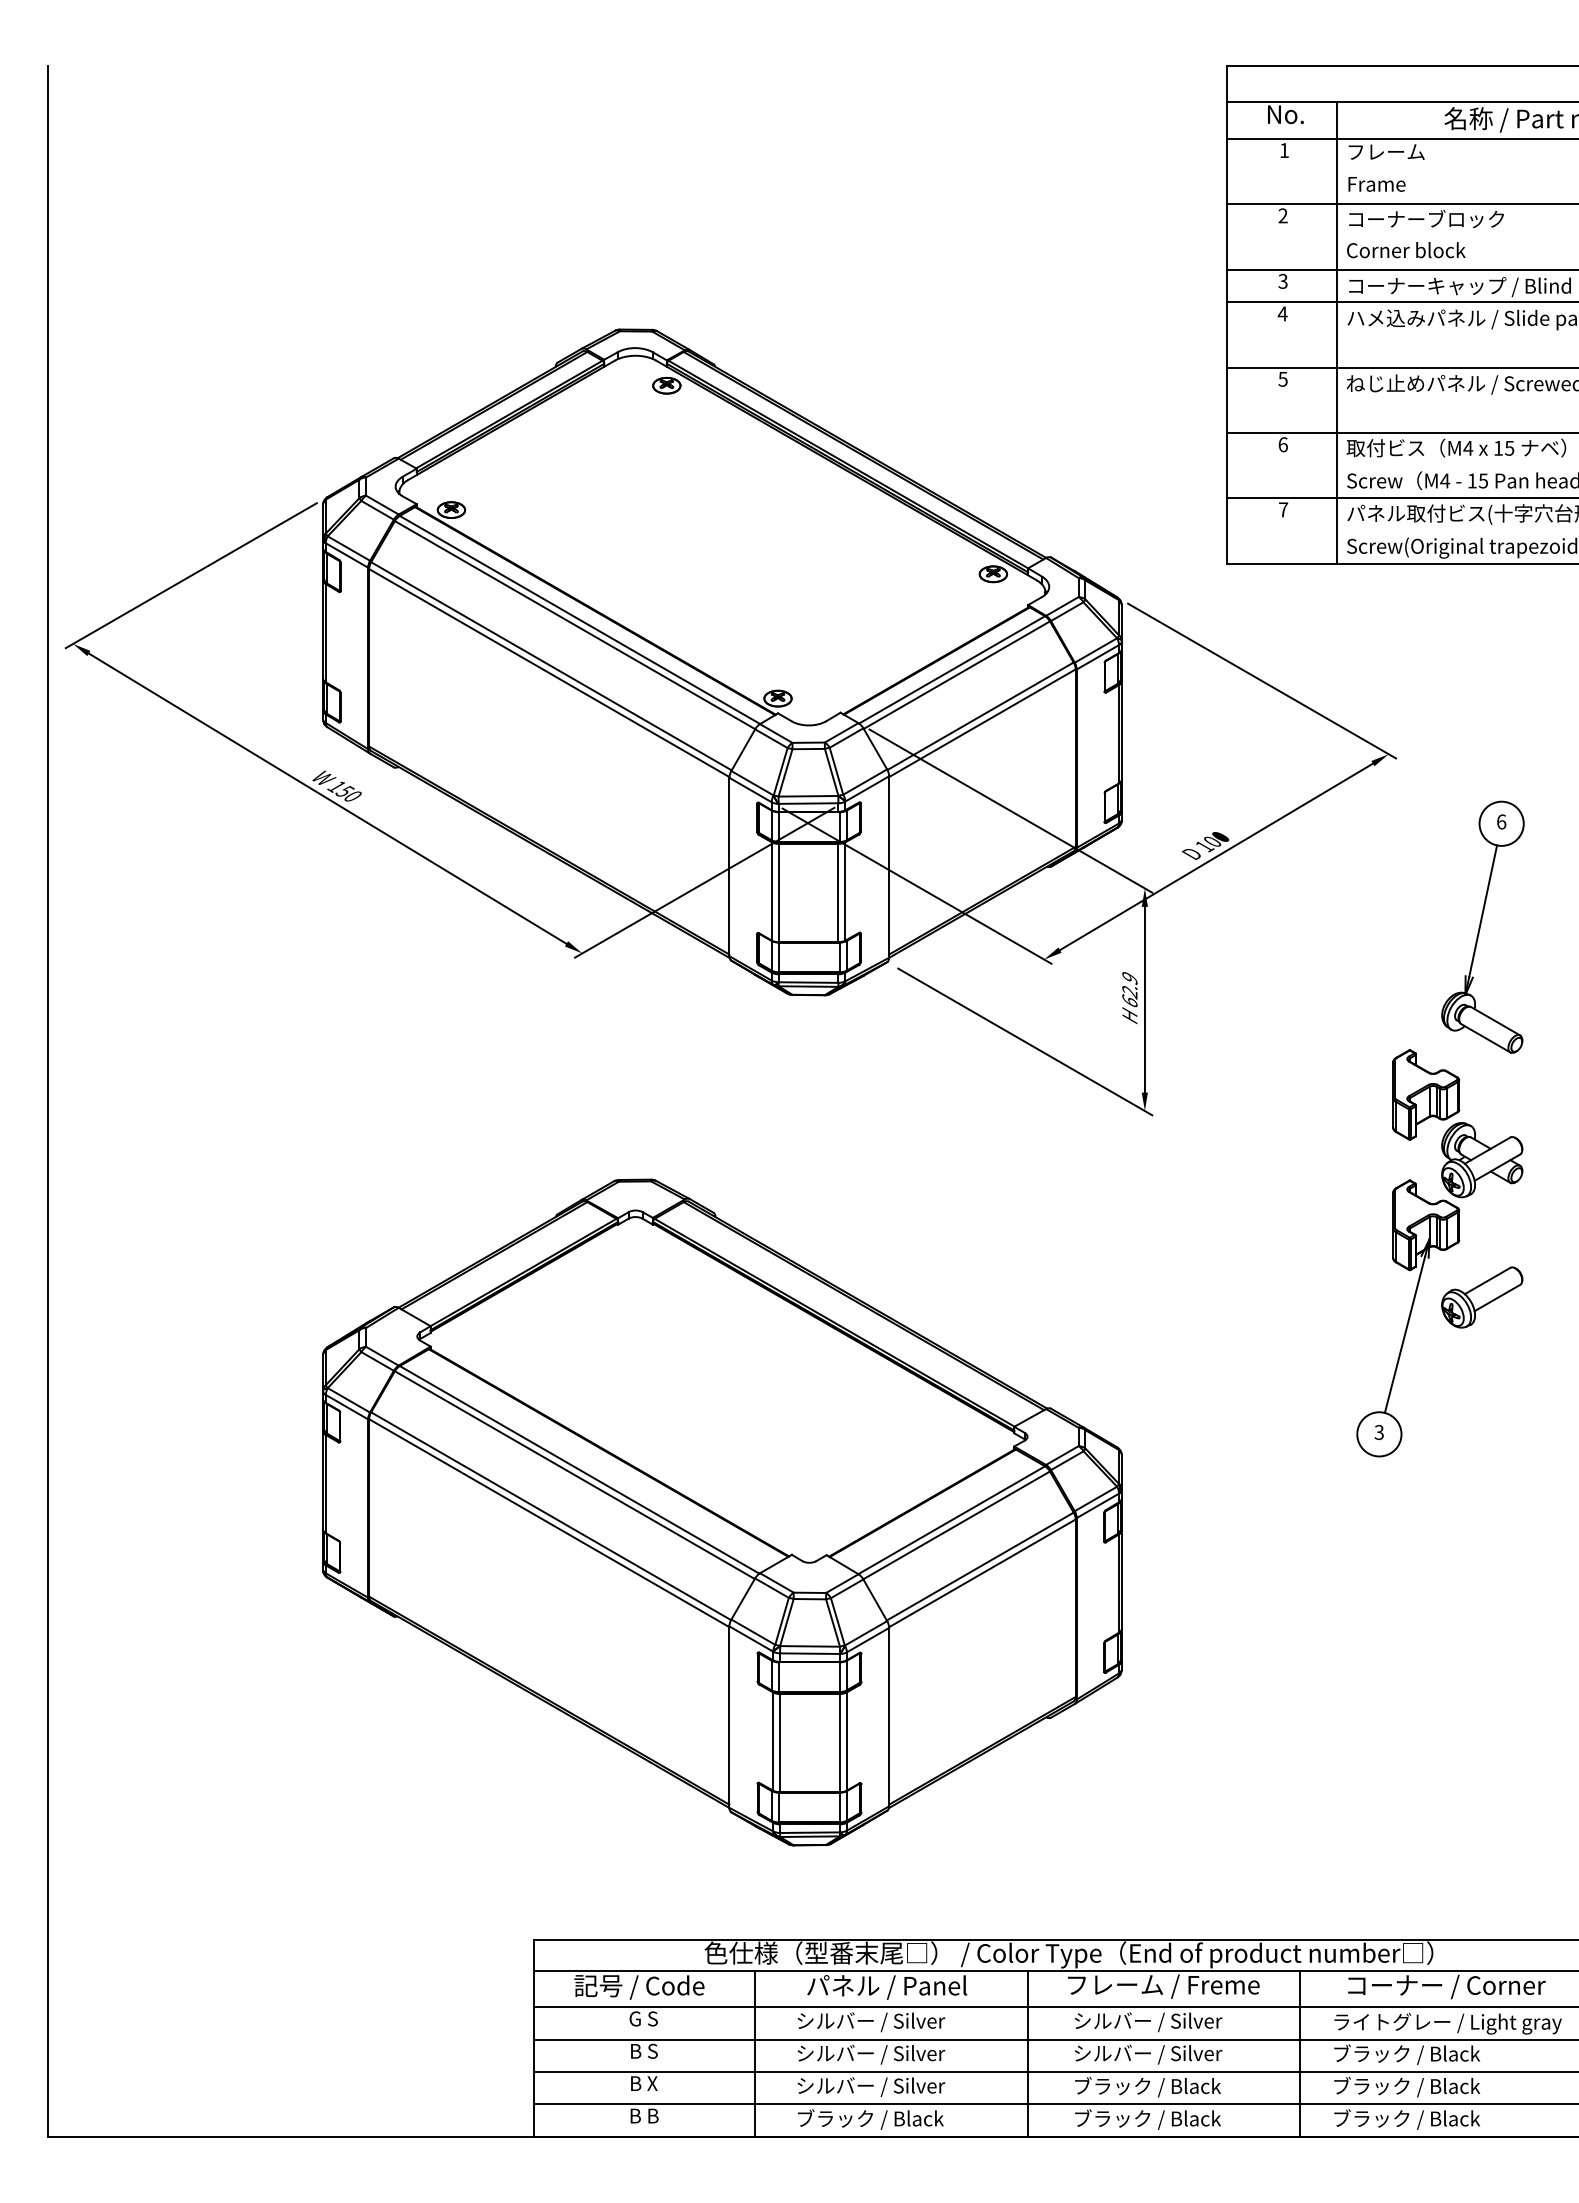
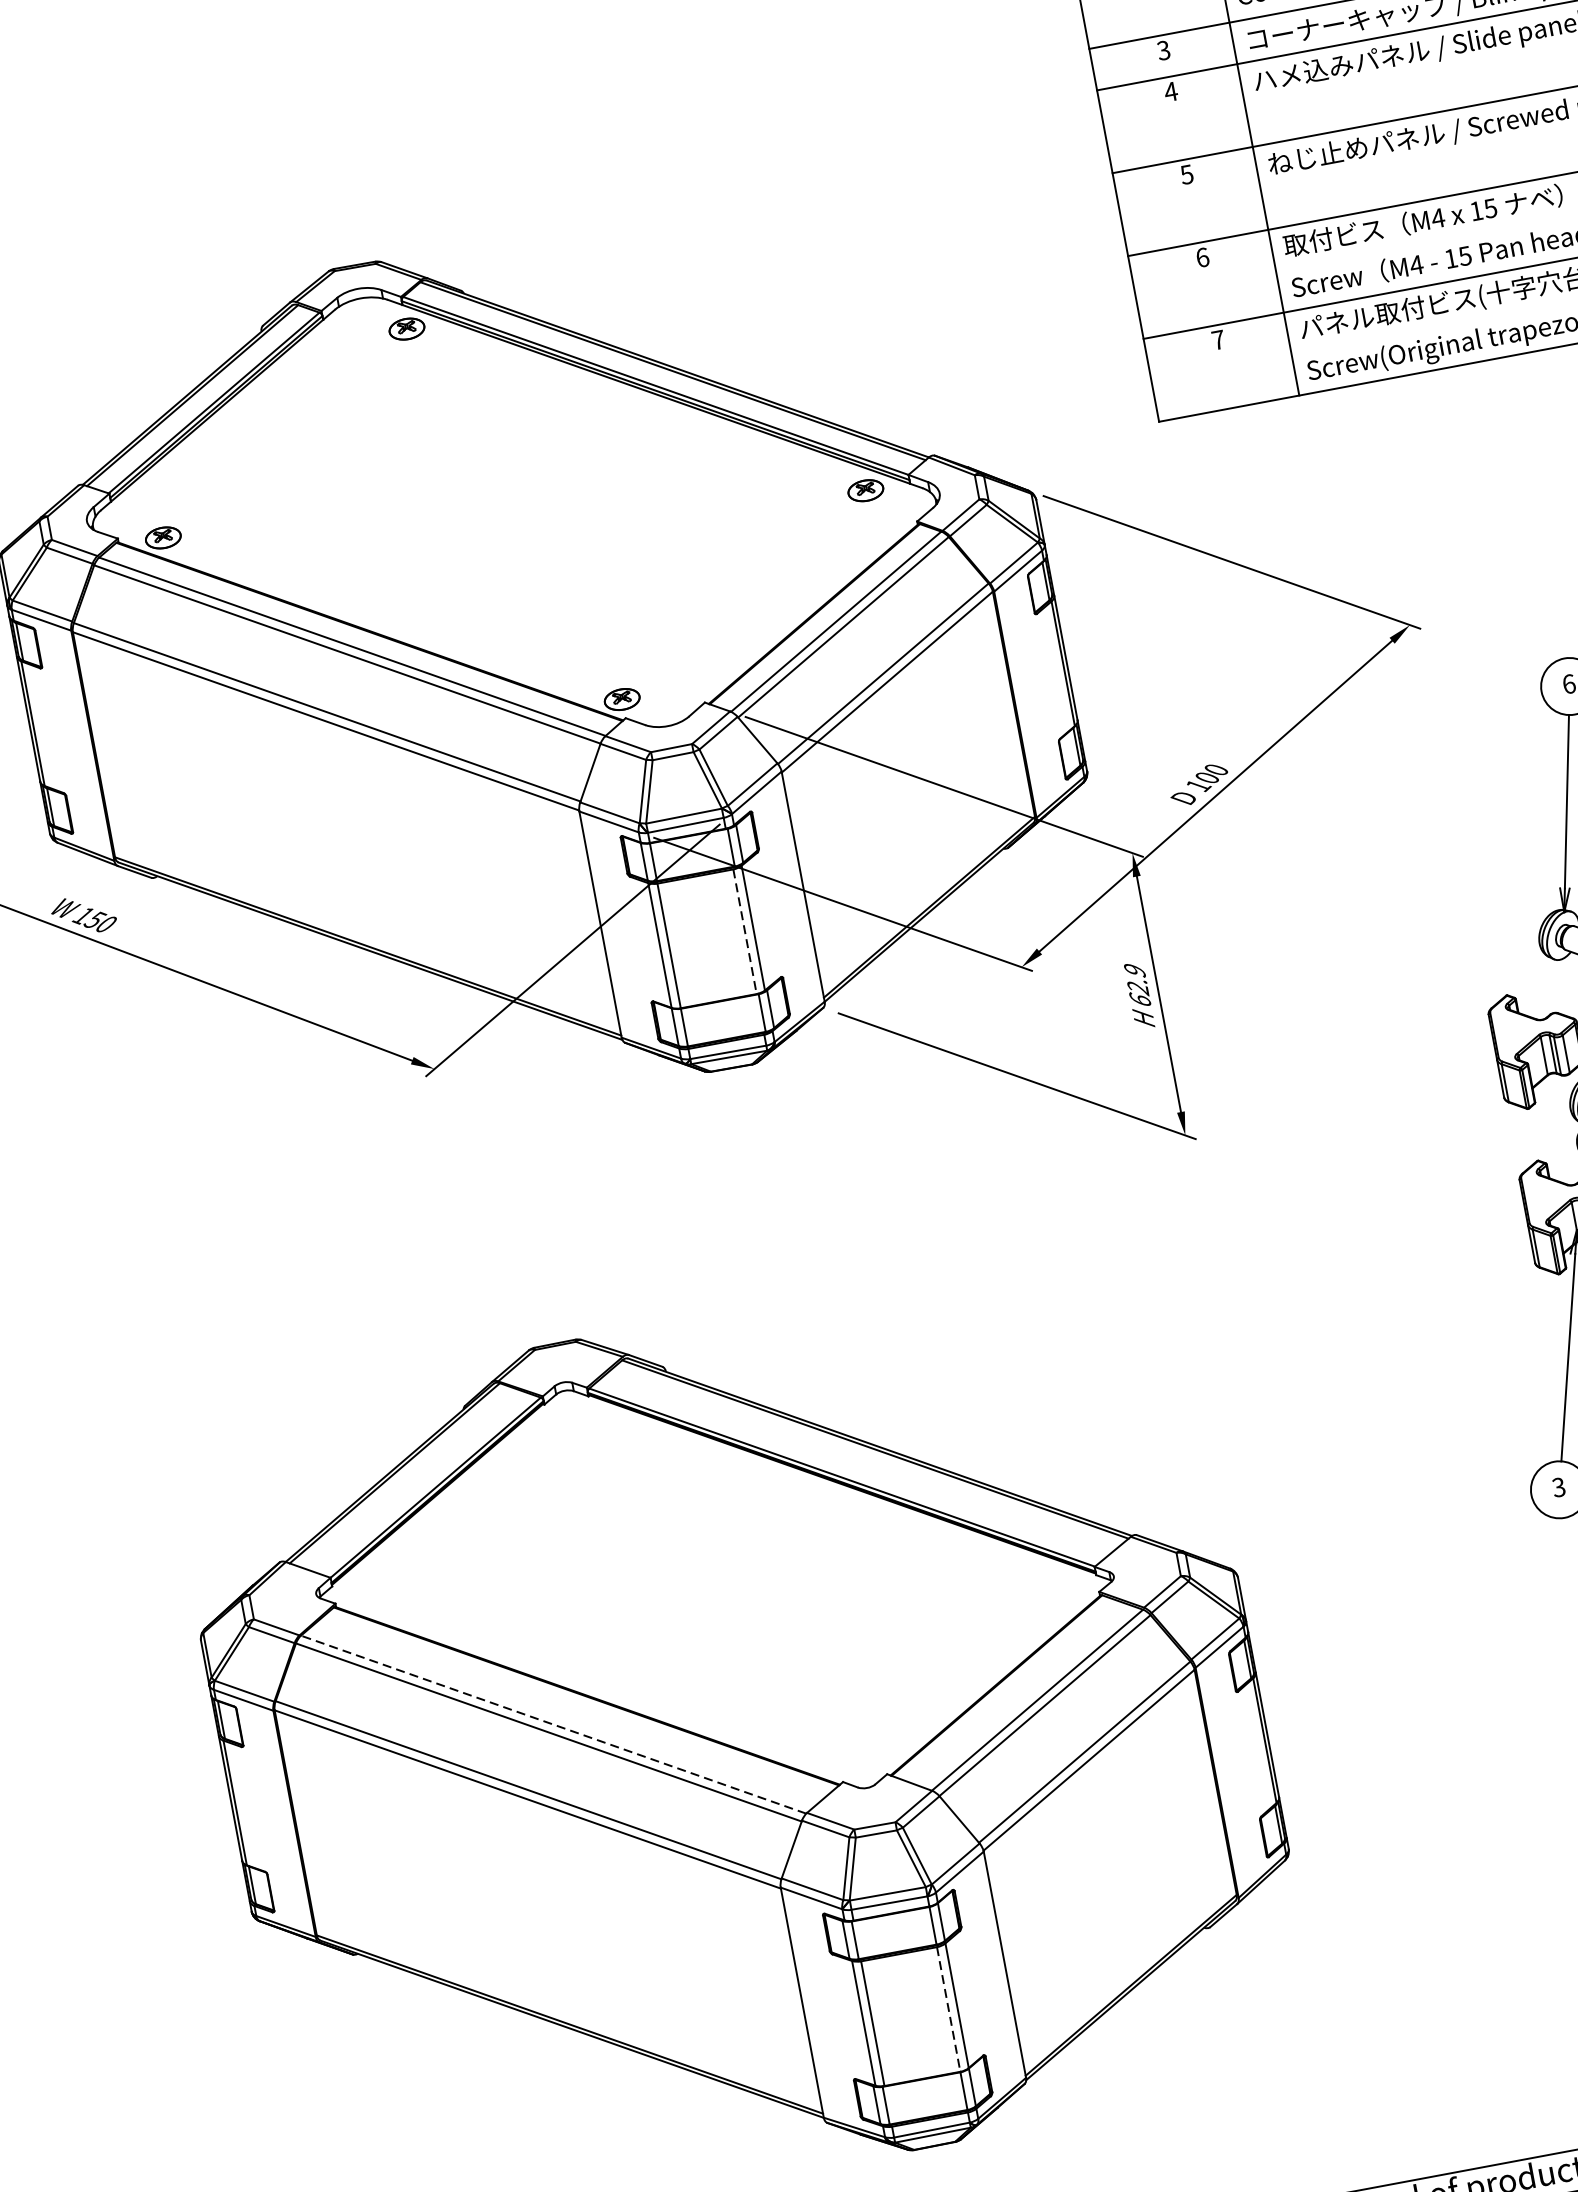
line: (838, 893) -> (745, 932), solid -> dashed
line: (579, 1469) -> (553, 1724), solid -> dashed
line: (839, 1743) -> (948, 2010), solid -> dashed

